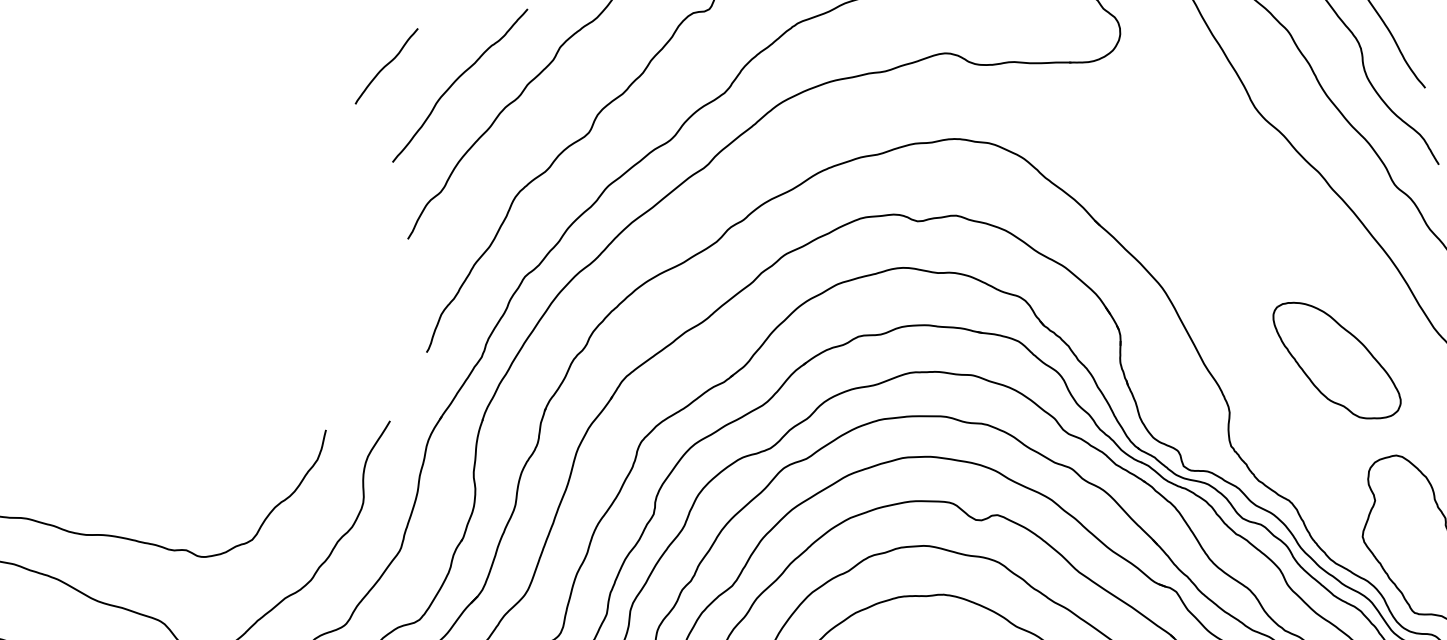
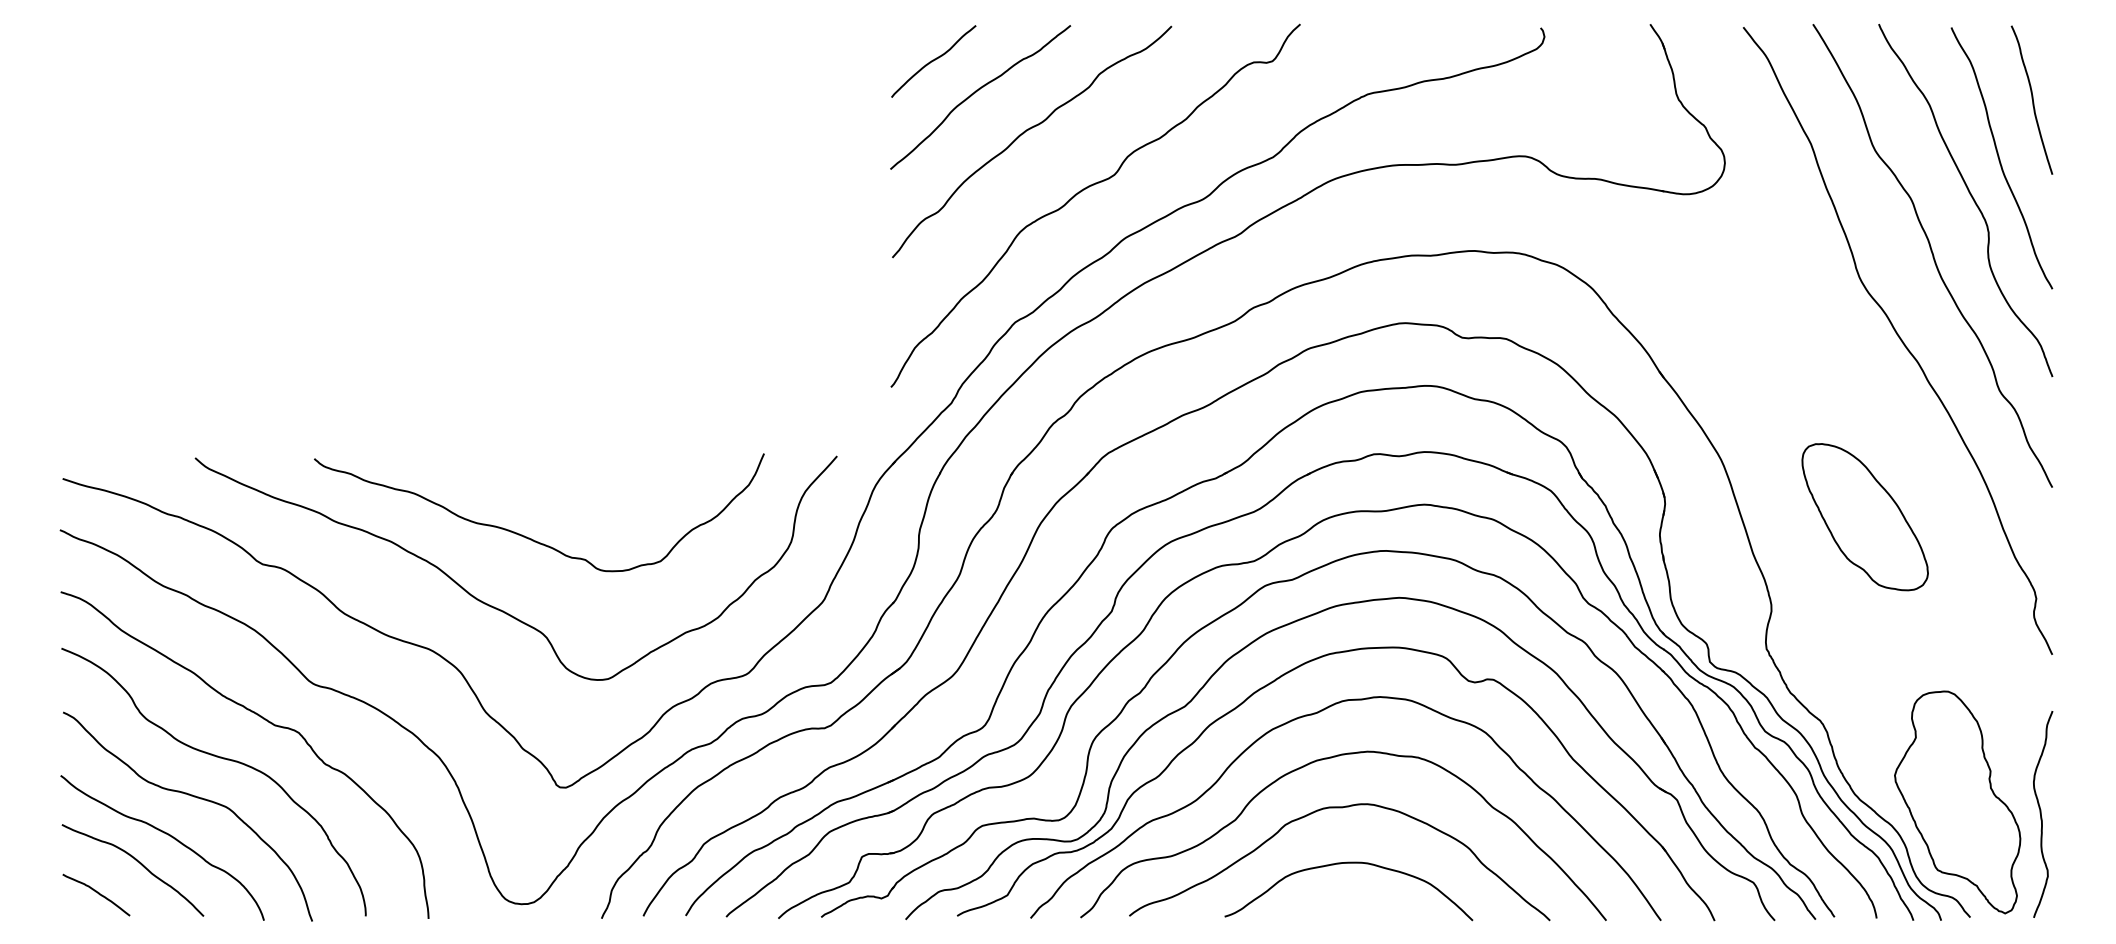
curve: (386, 66) -> (933, 61), moved
part: (1336, 360) -> (1864, 517), moved

